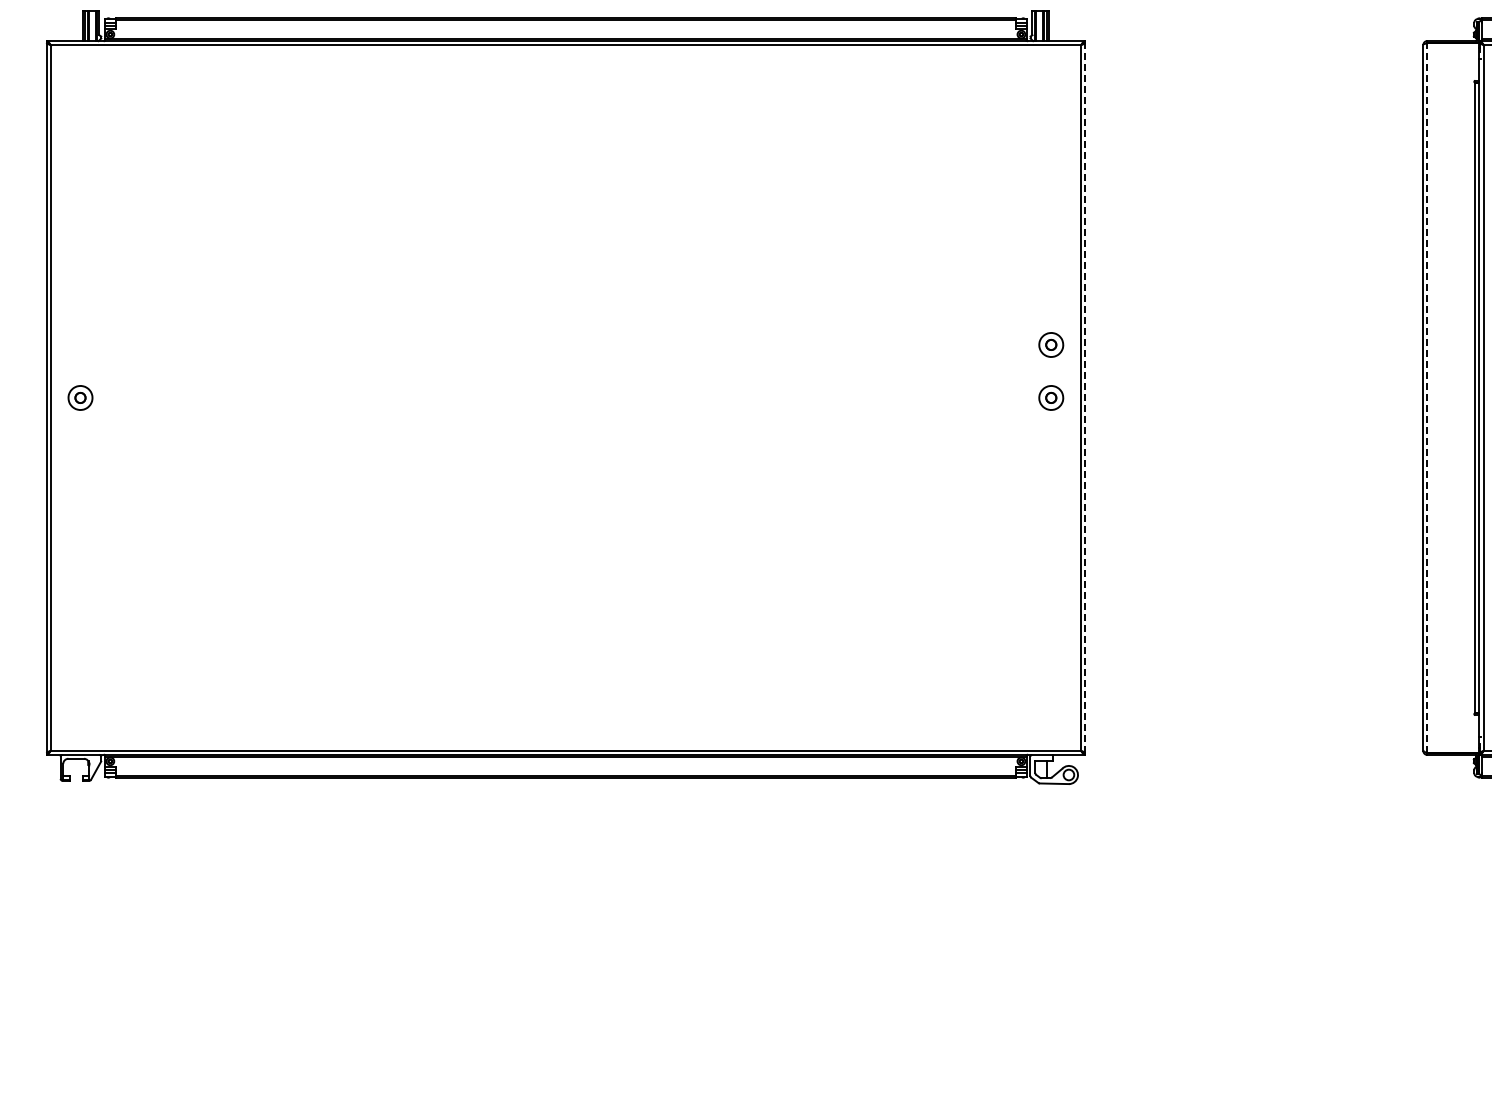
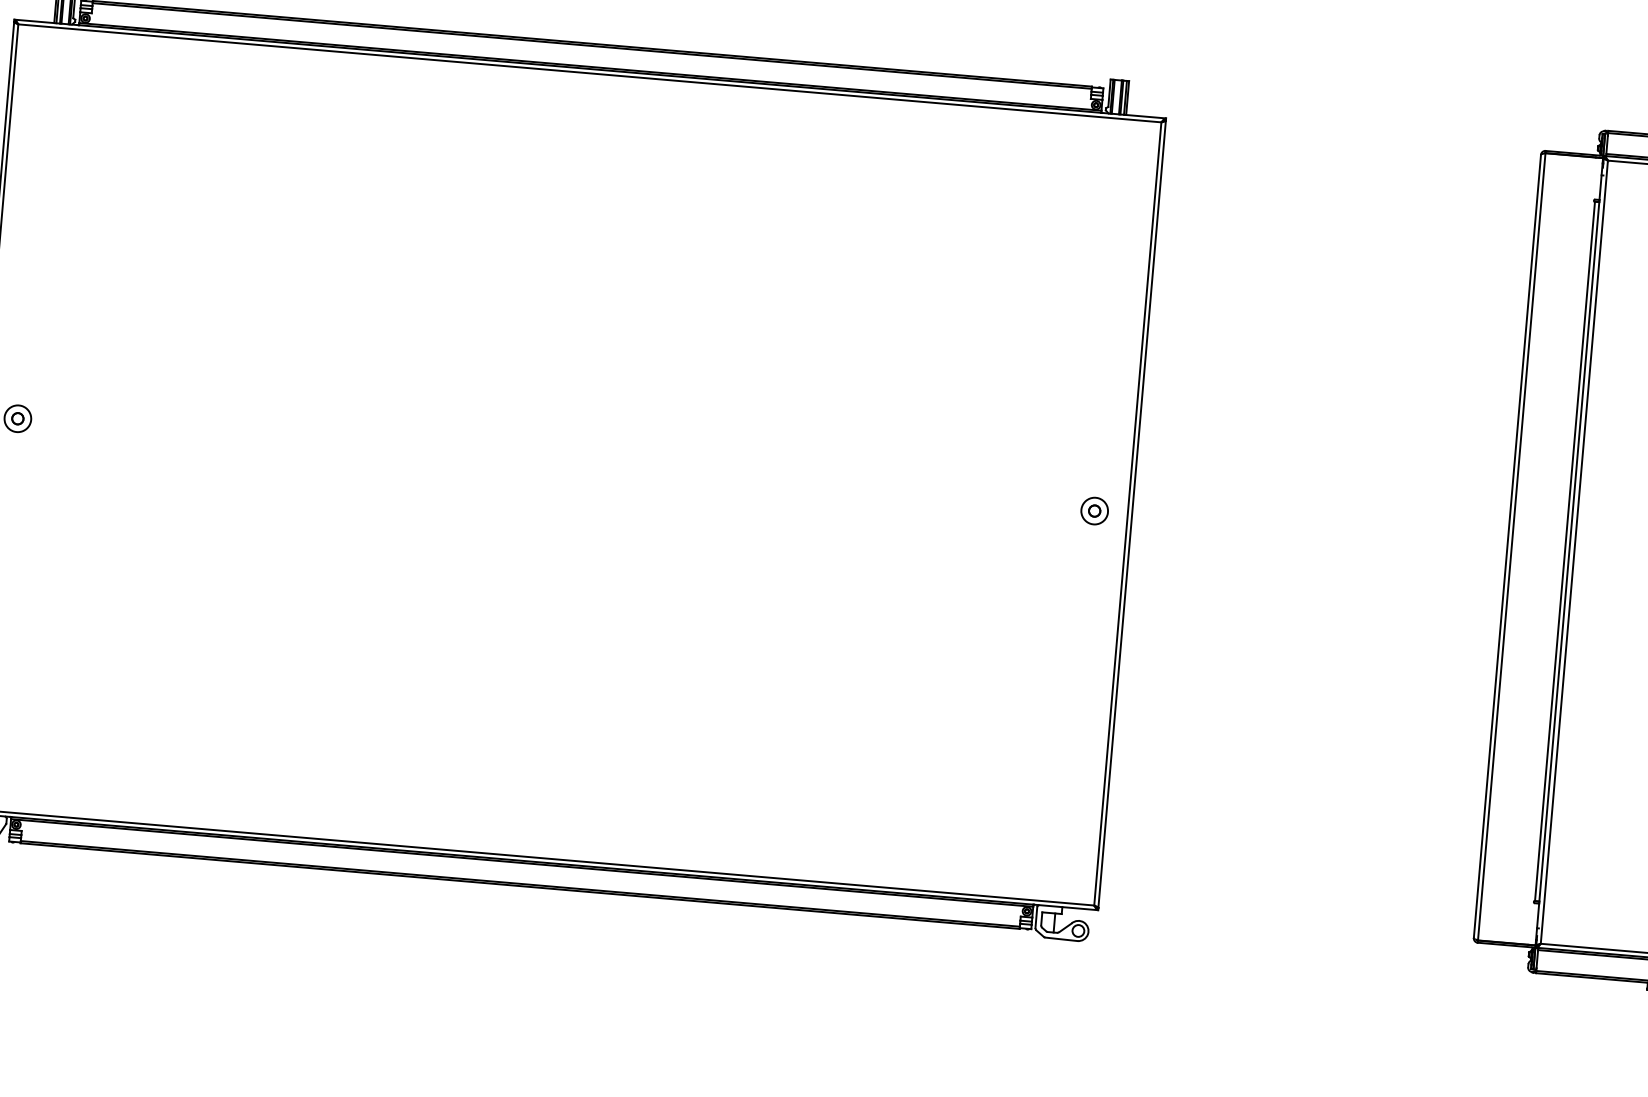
part: (1051, 344) -> (1100, 451), removed
line: (1085, 397) -> (1132, 513), dashed -> solid
line: (1427, 397) -> (1512, 546), dashed -> solid

